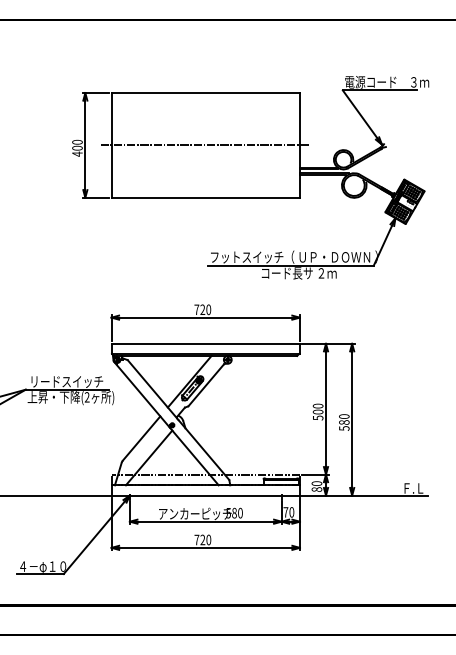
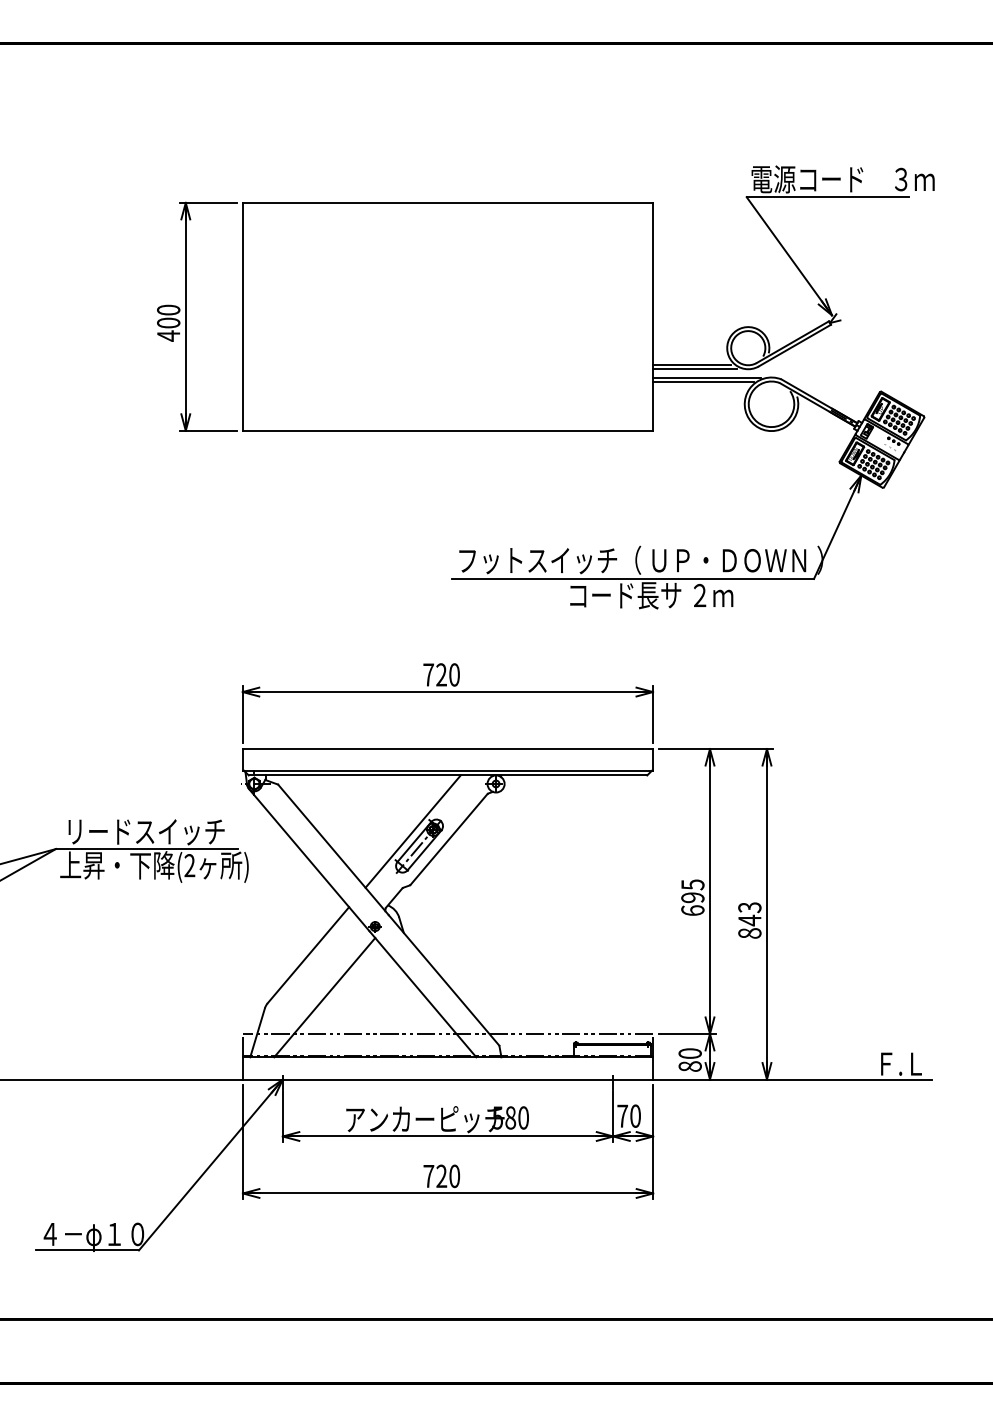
line: (204, 145) -> (445, 317), removed
text: (317, 411) -> (691, 896), 500 -> 695
text: (344, 422) -> (750, 920), 580 -> 843

